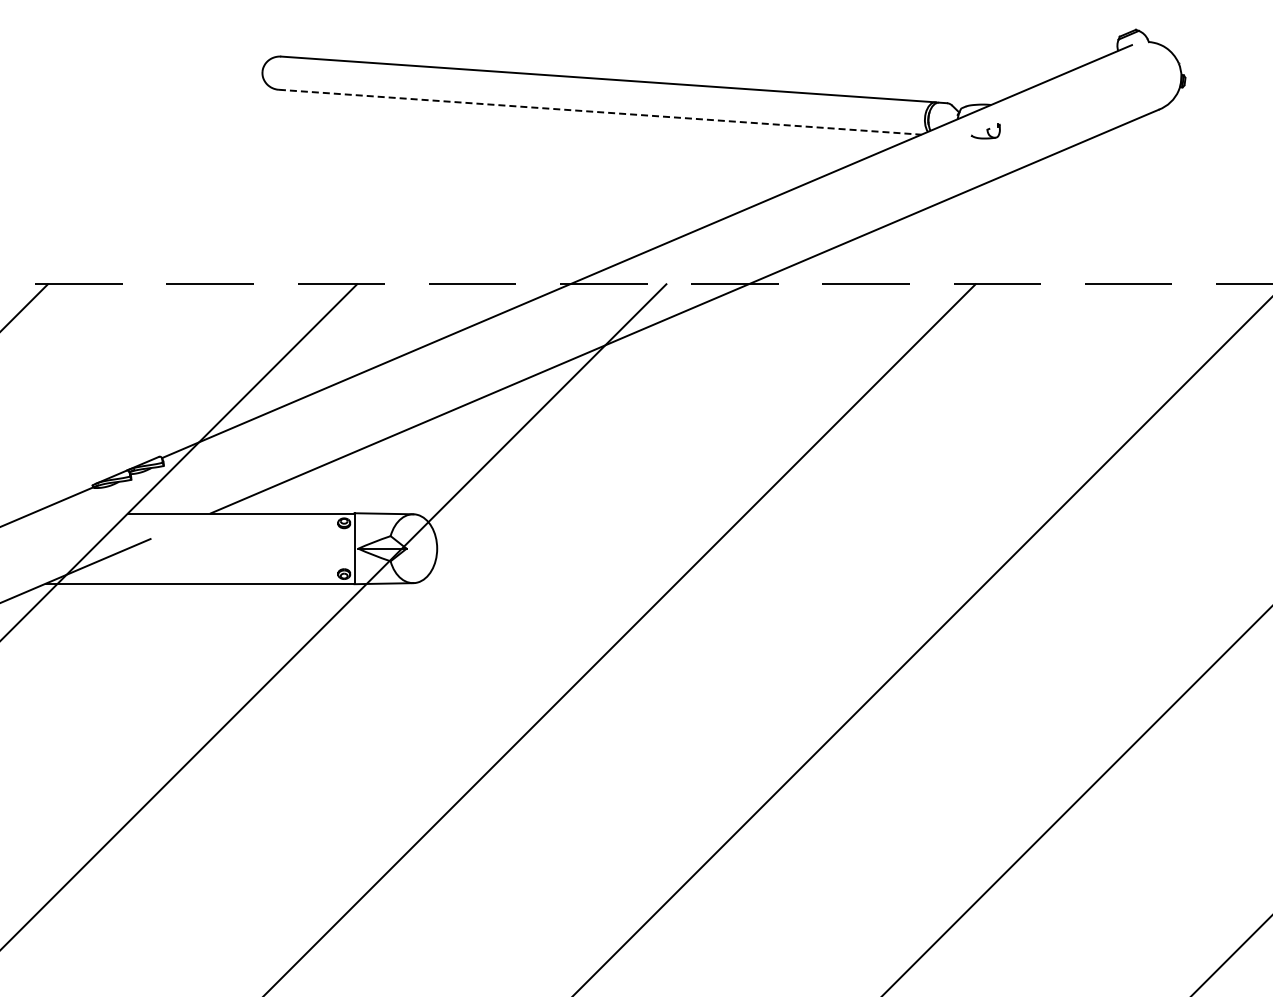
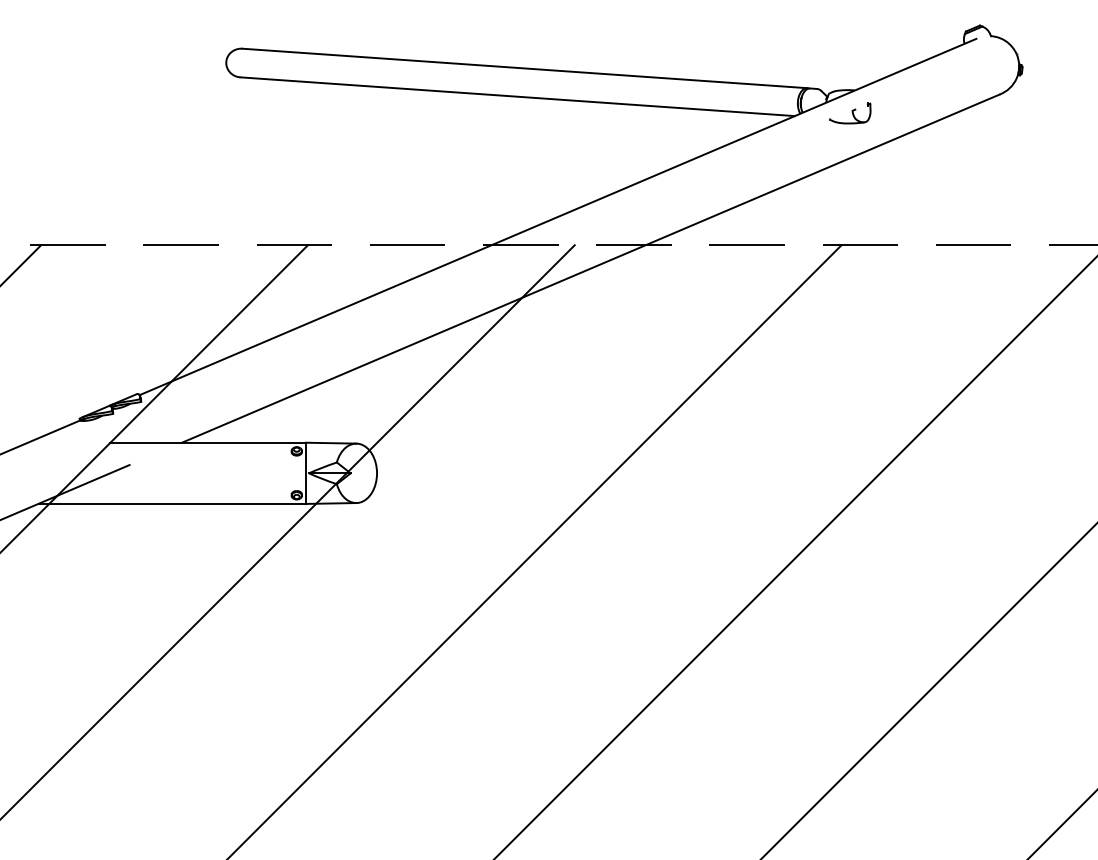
line: (600, 112) -> (517, 96), dashed -> solid
part: (985, 131) -> (850, 113), size x1.67

